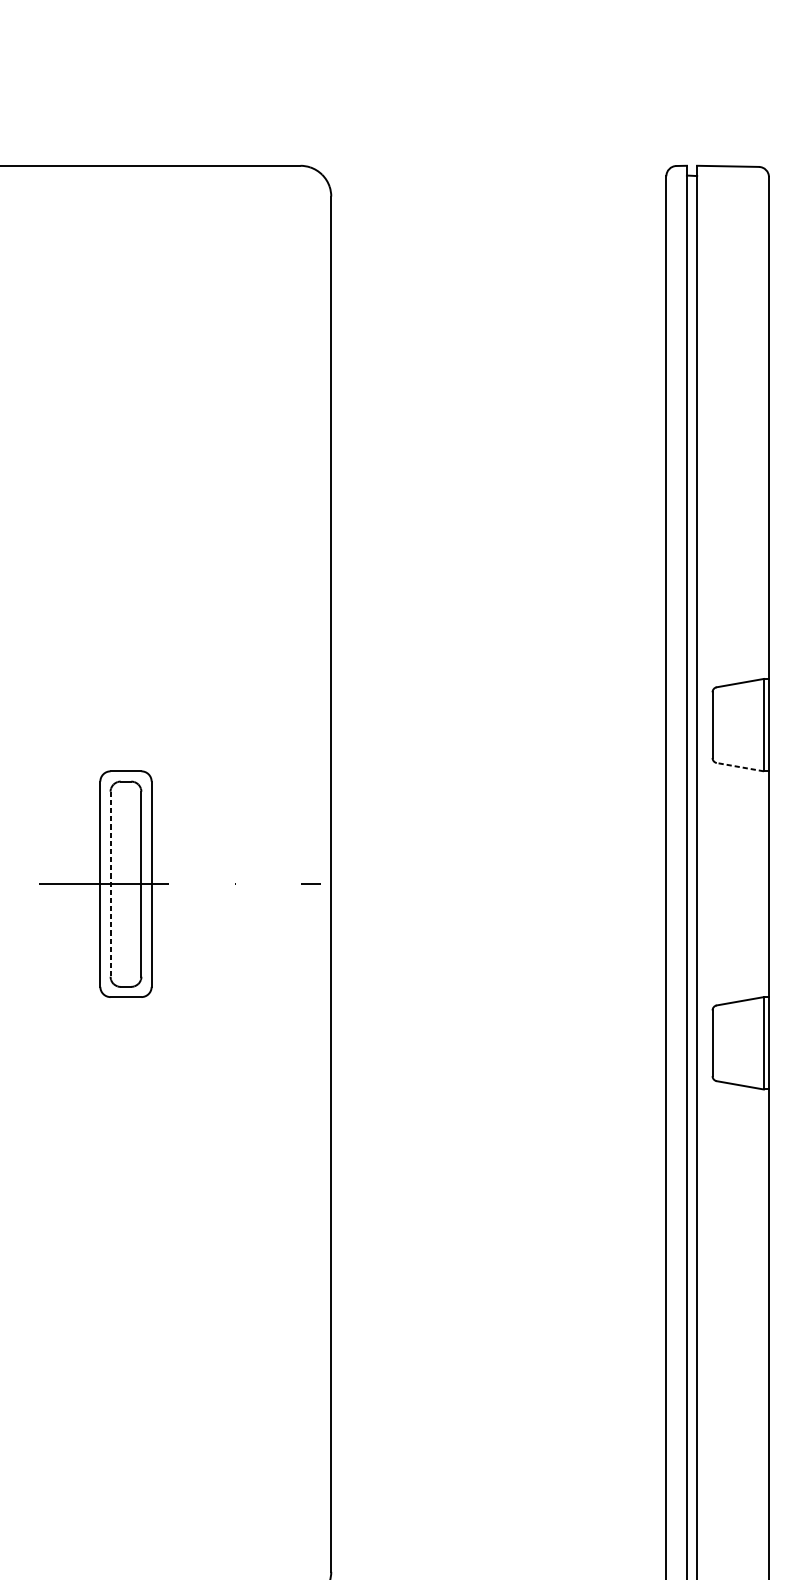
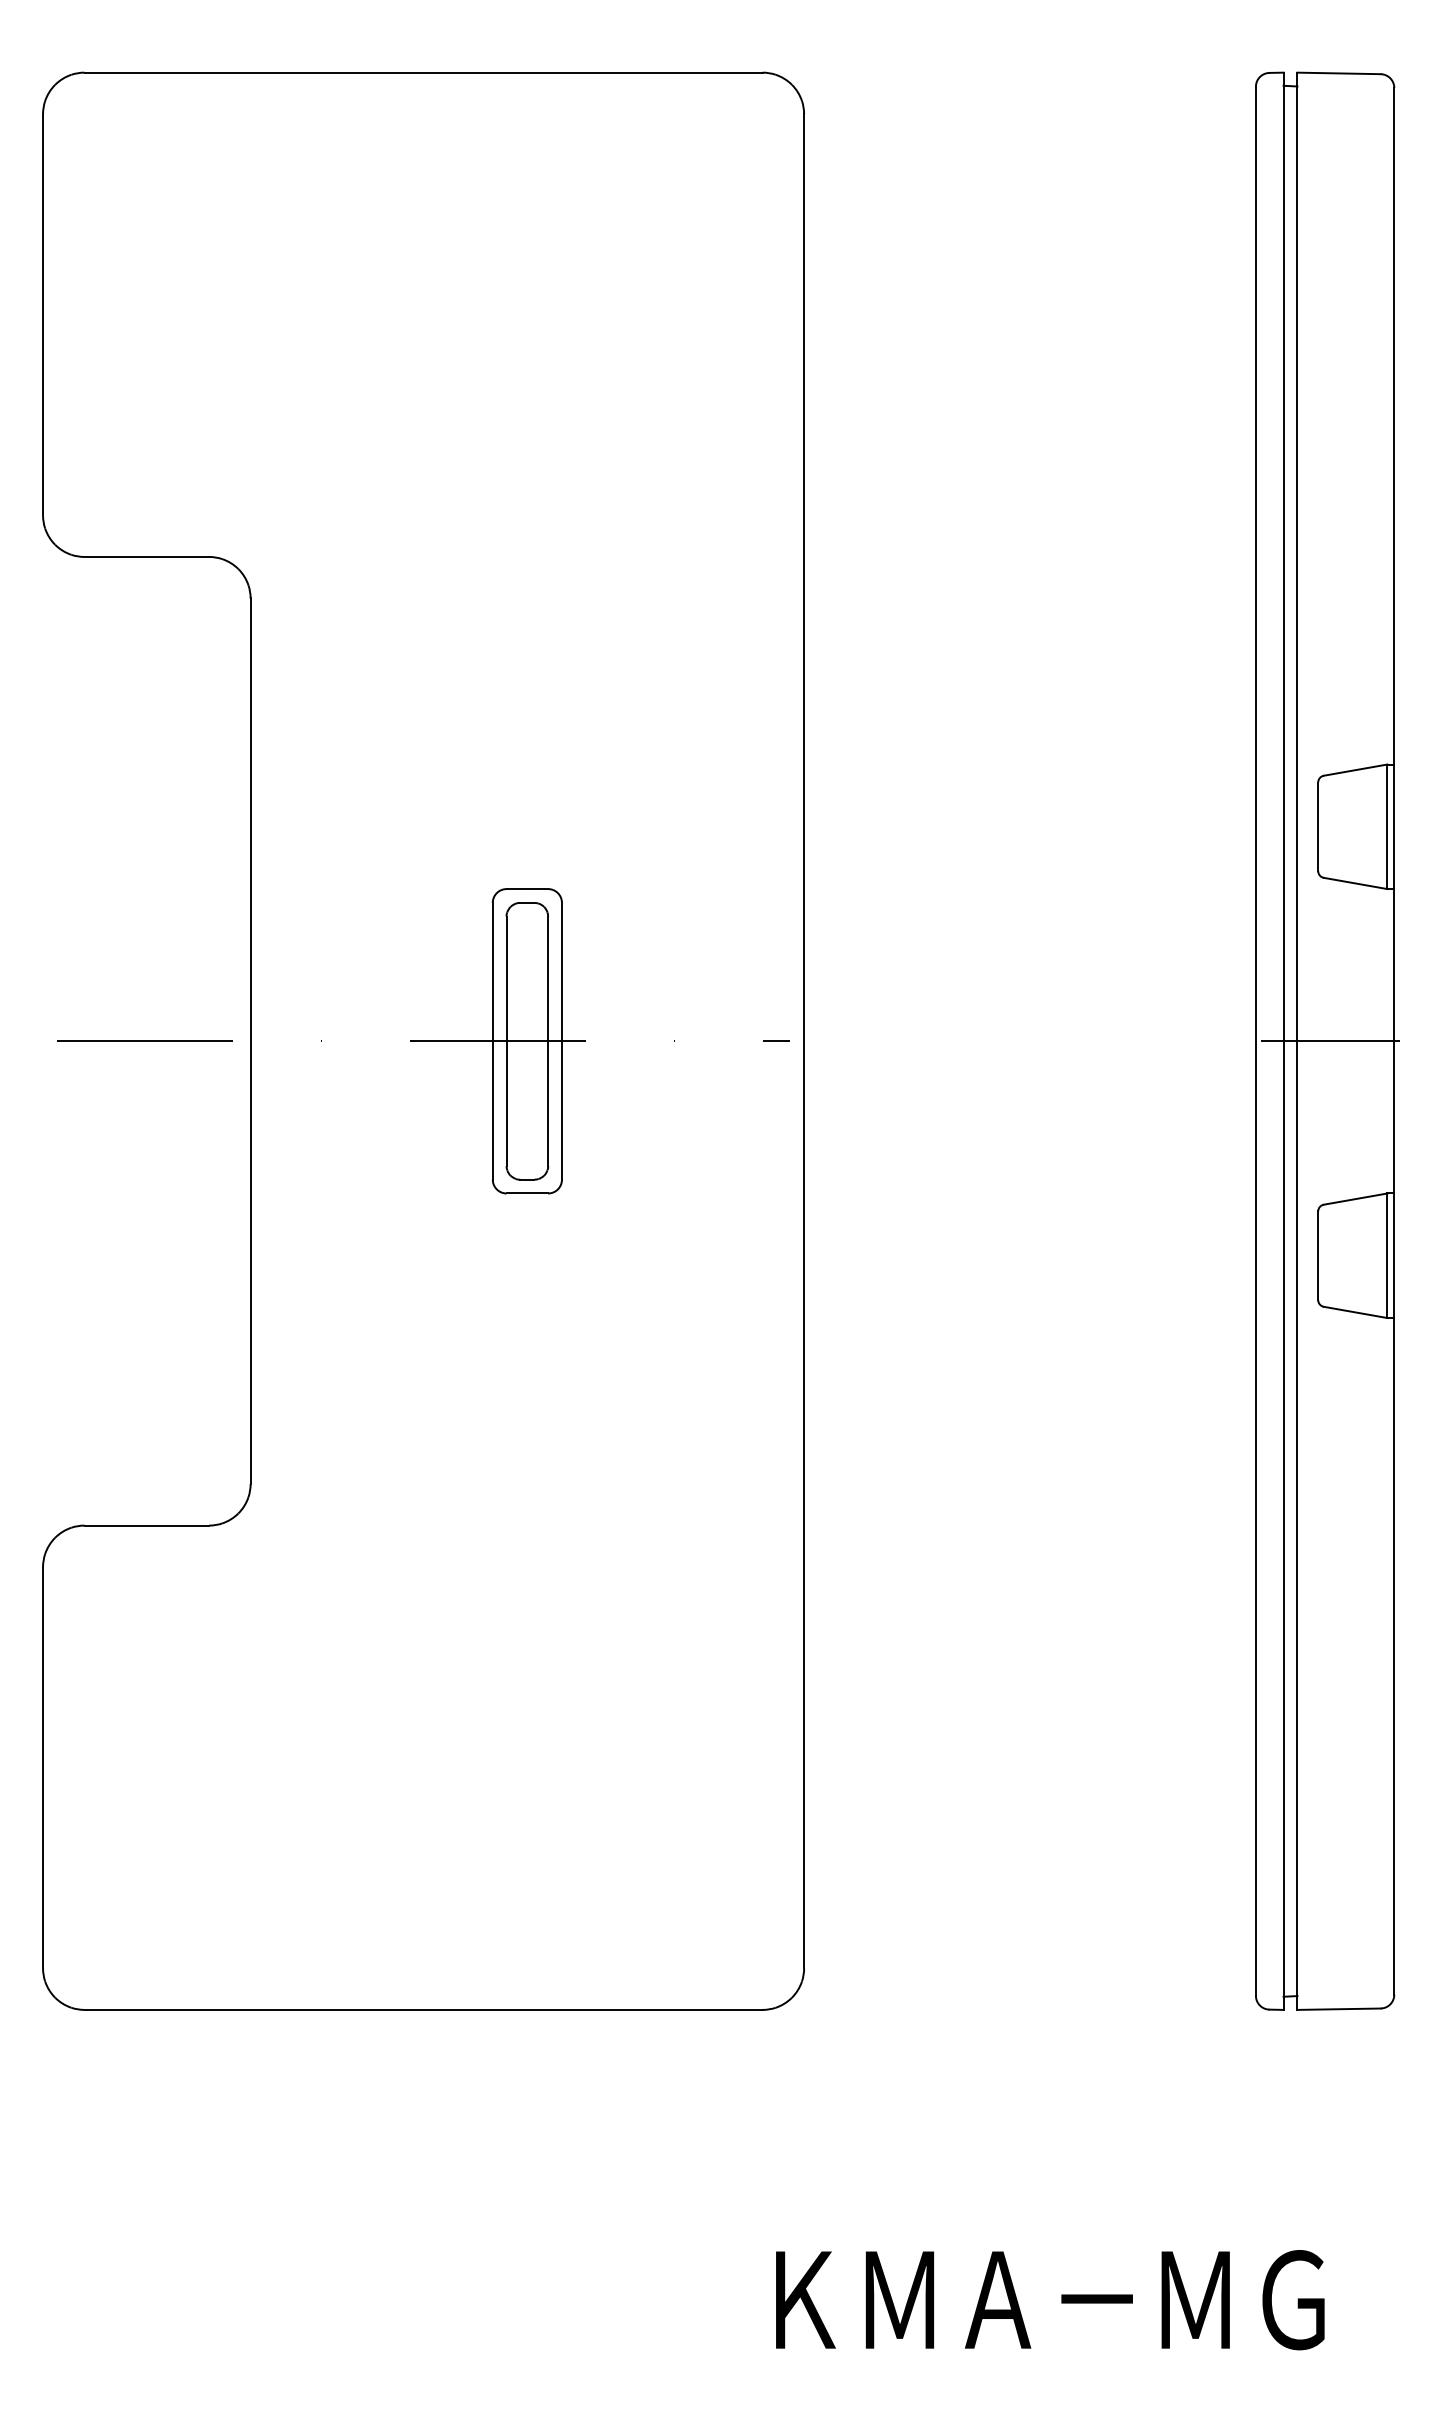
line: (740, 767) -> (1355, 883), dashed -> solid
line: (110, 884) -> (506, 1041), dashed -> solid
line: (721, 884) -> (1330, 1041), added

